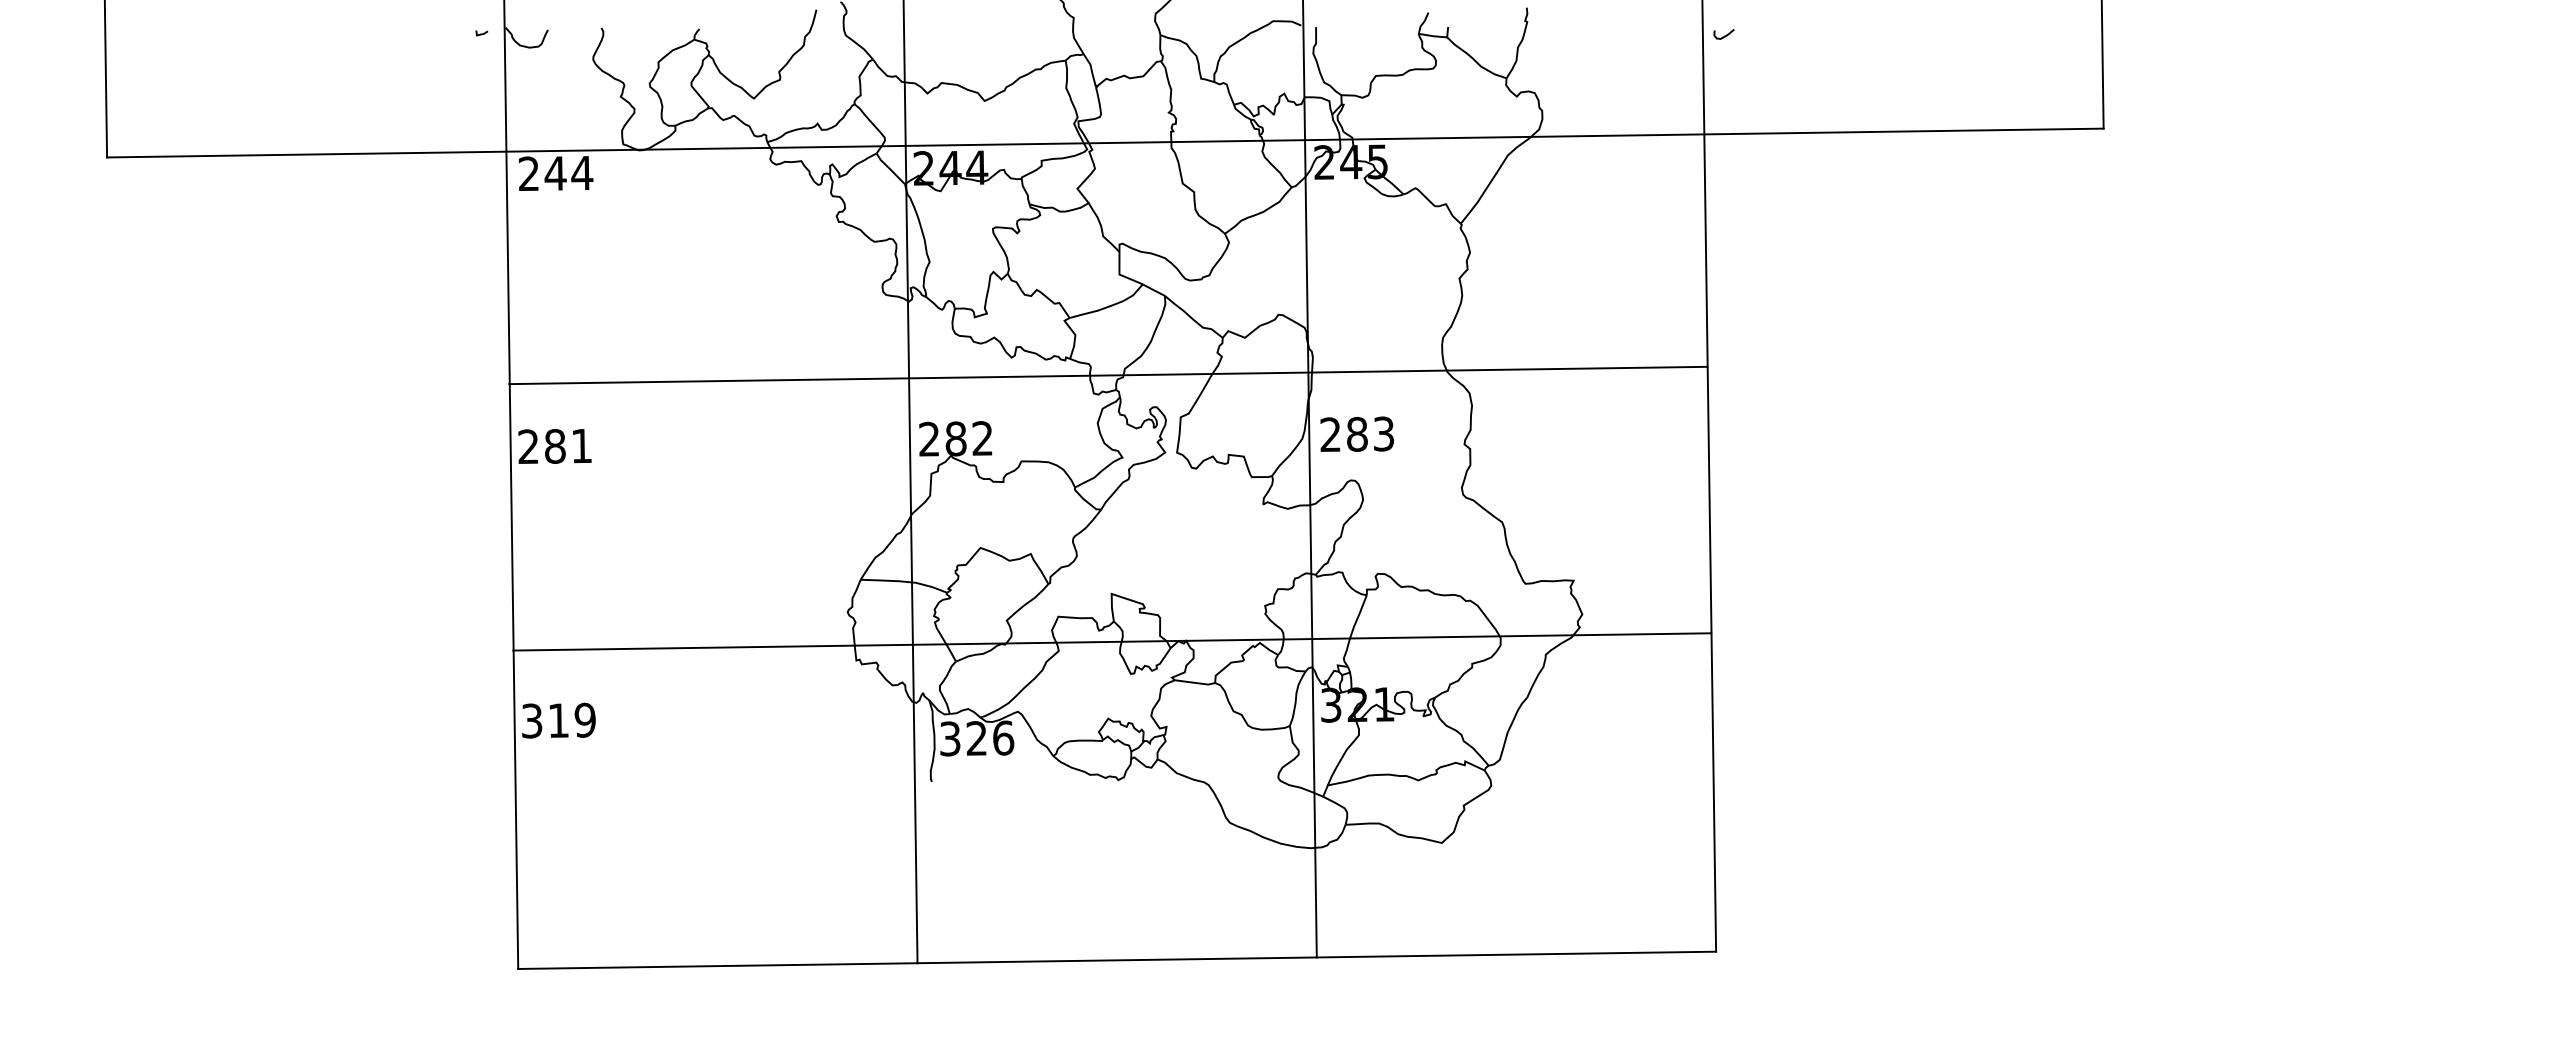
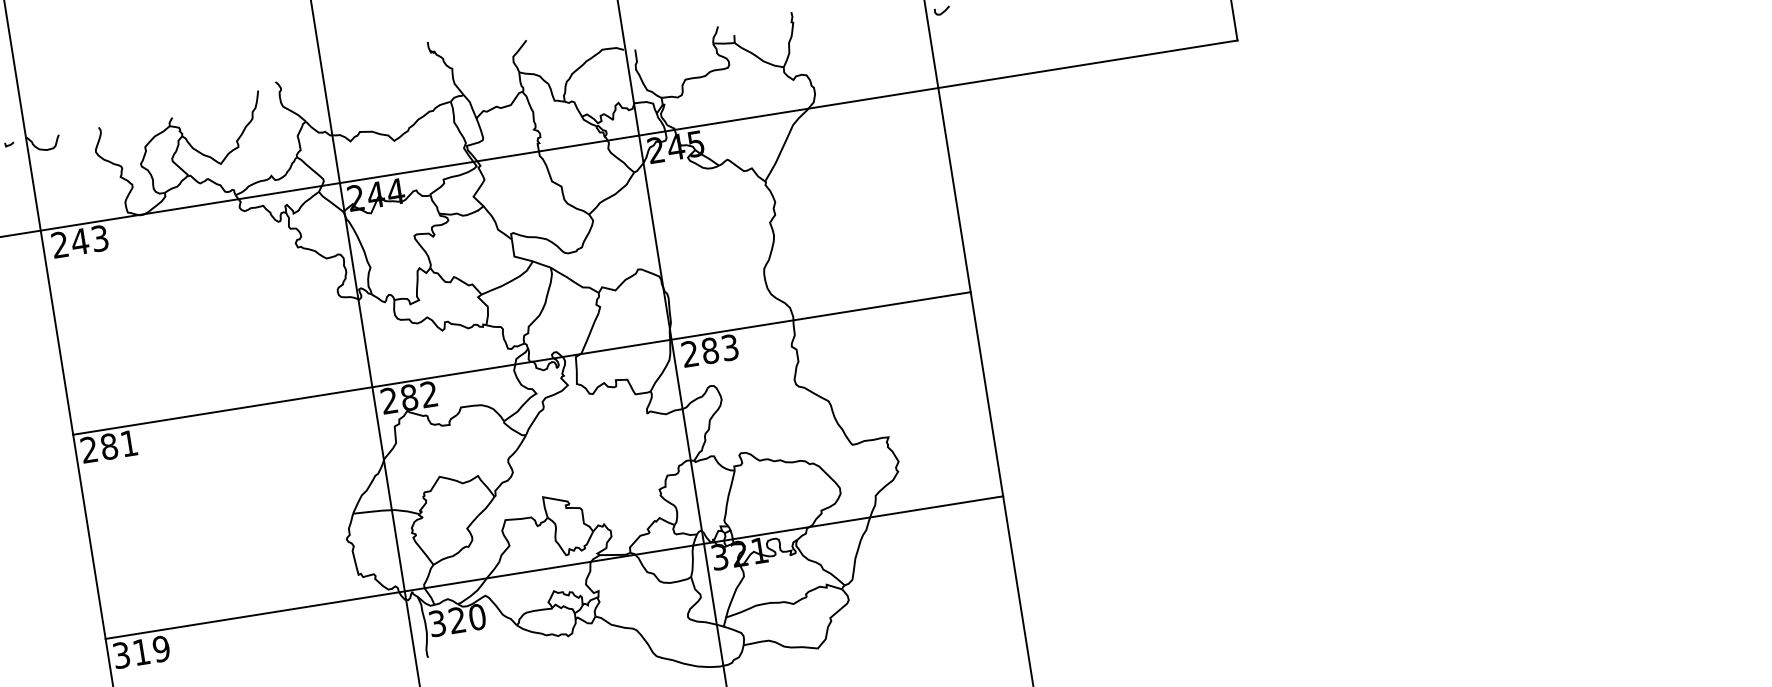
text: (582, 172) -> (100, 238), 244 -> 243
line: (1108, 375) -> (522, 363), moved
line: (1112, 641) -> (554, 567), moved
text: (1003, 737) -> (477, 616), 326 -> 320

